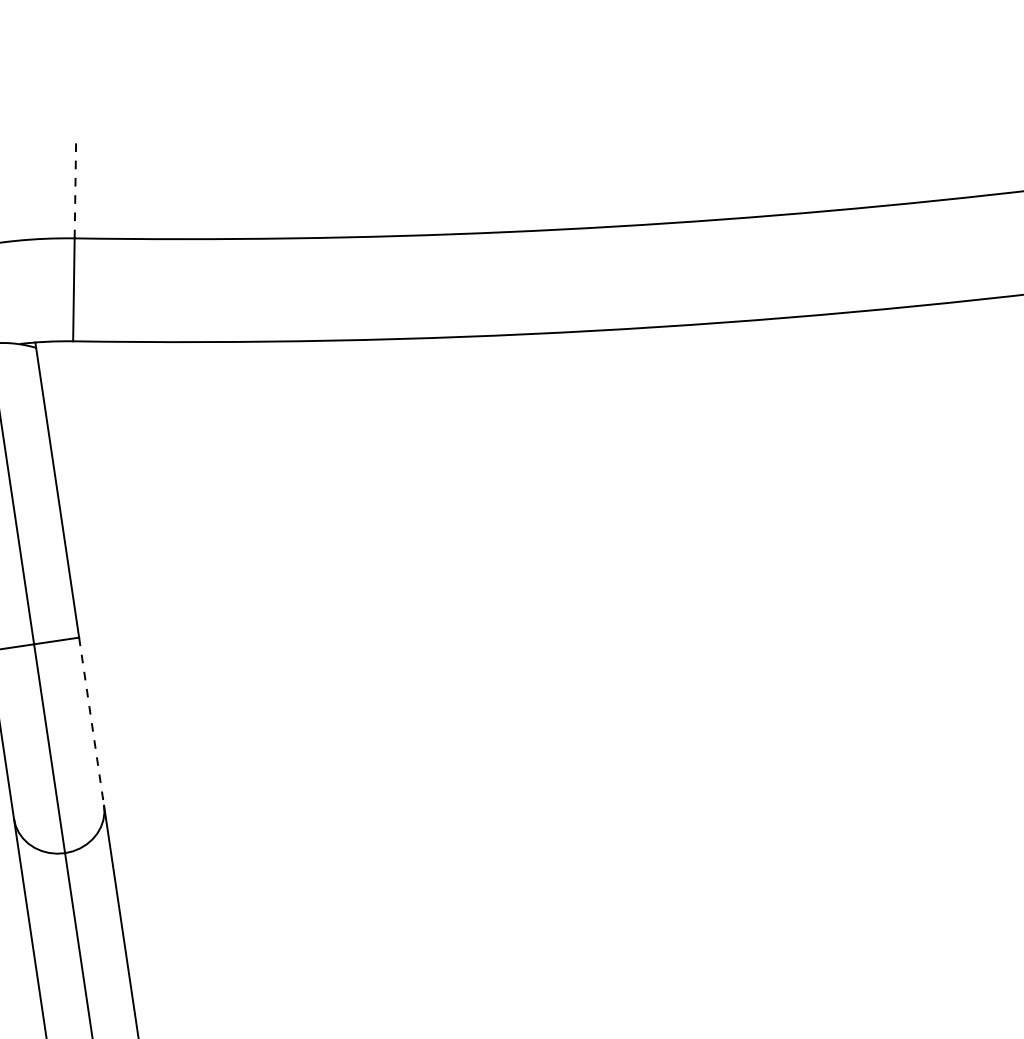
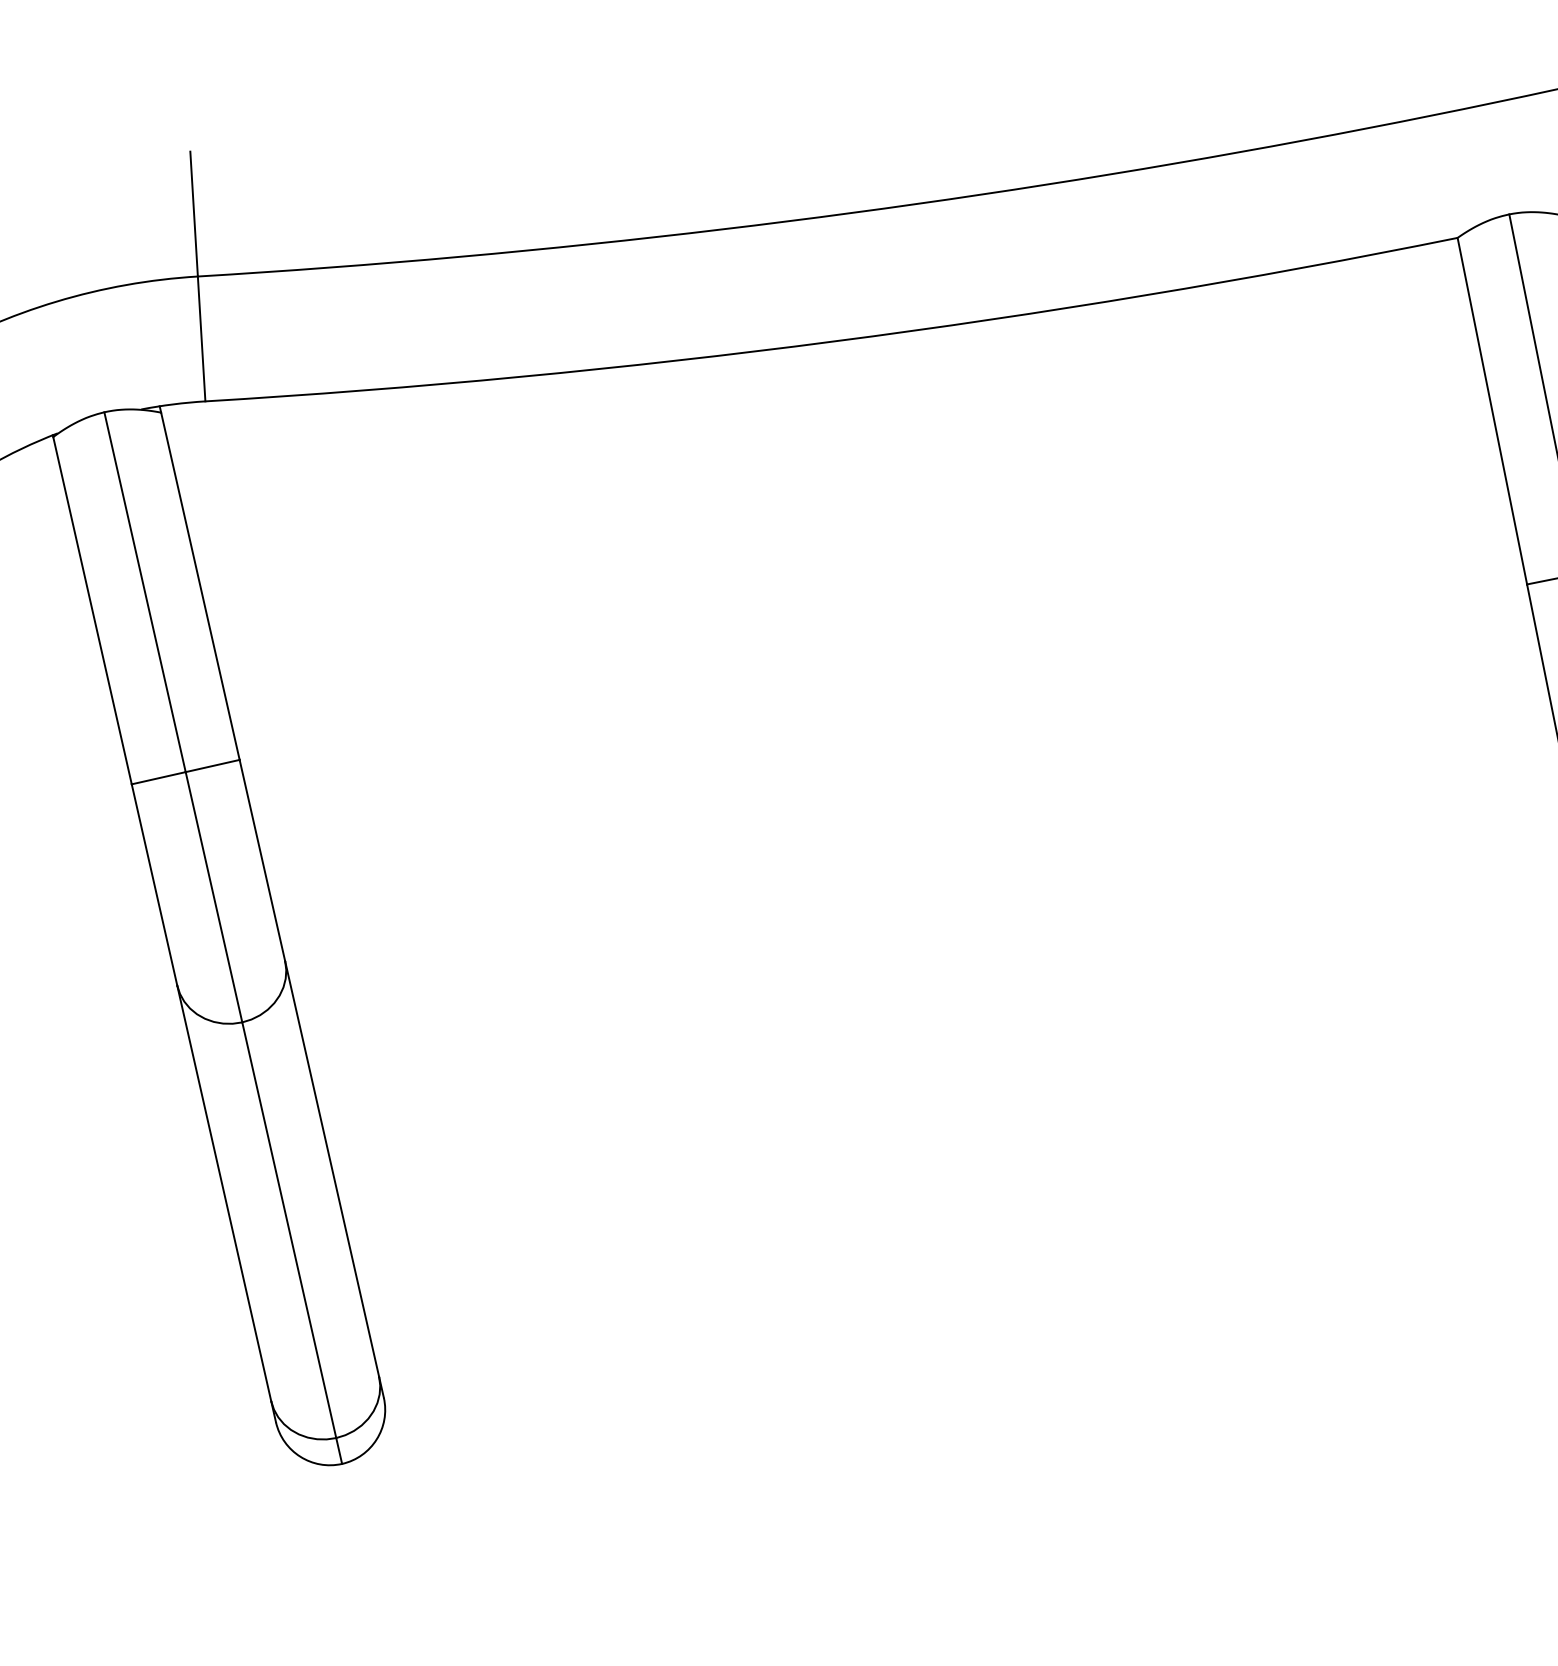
line: (75, 187) -> (194, 214), dashed -> solid
line: (91, 722) -> (262, 861), dashed -> solid

